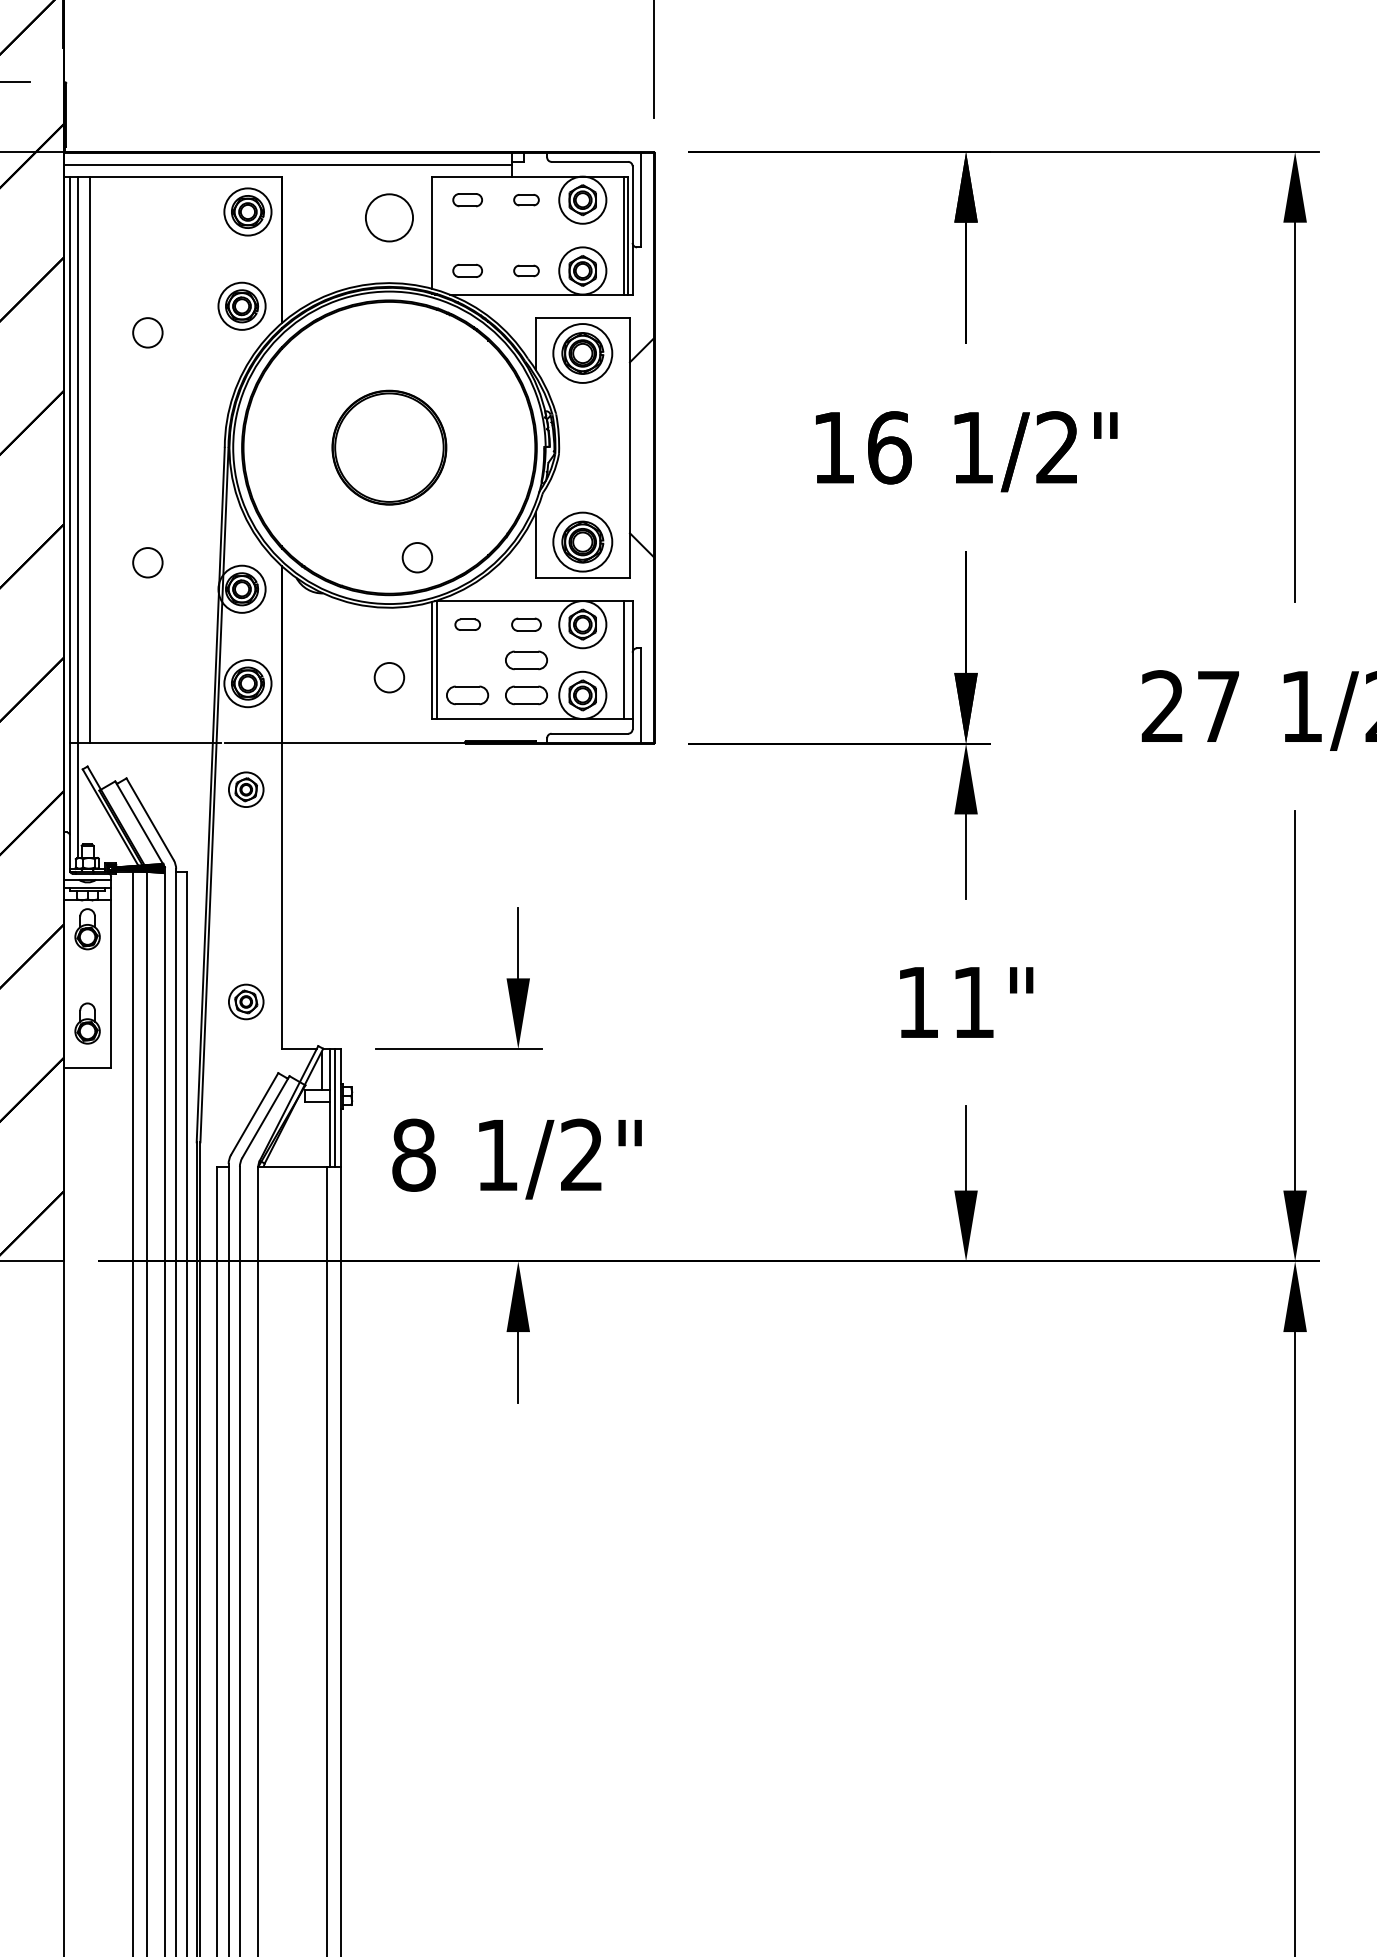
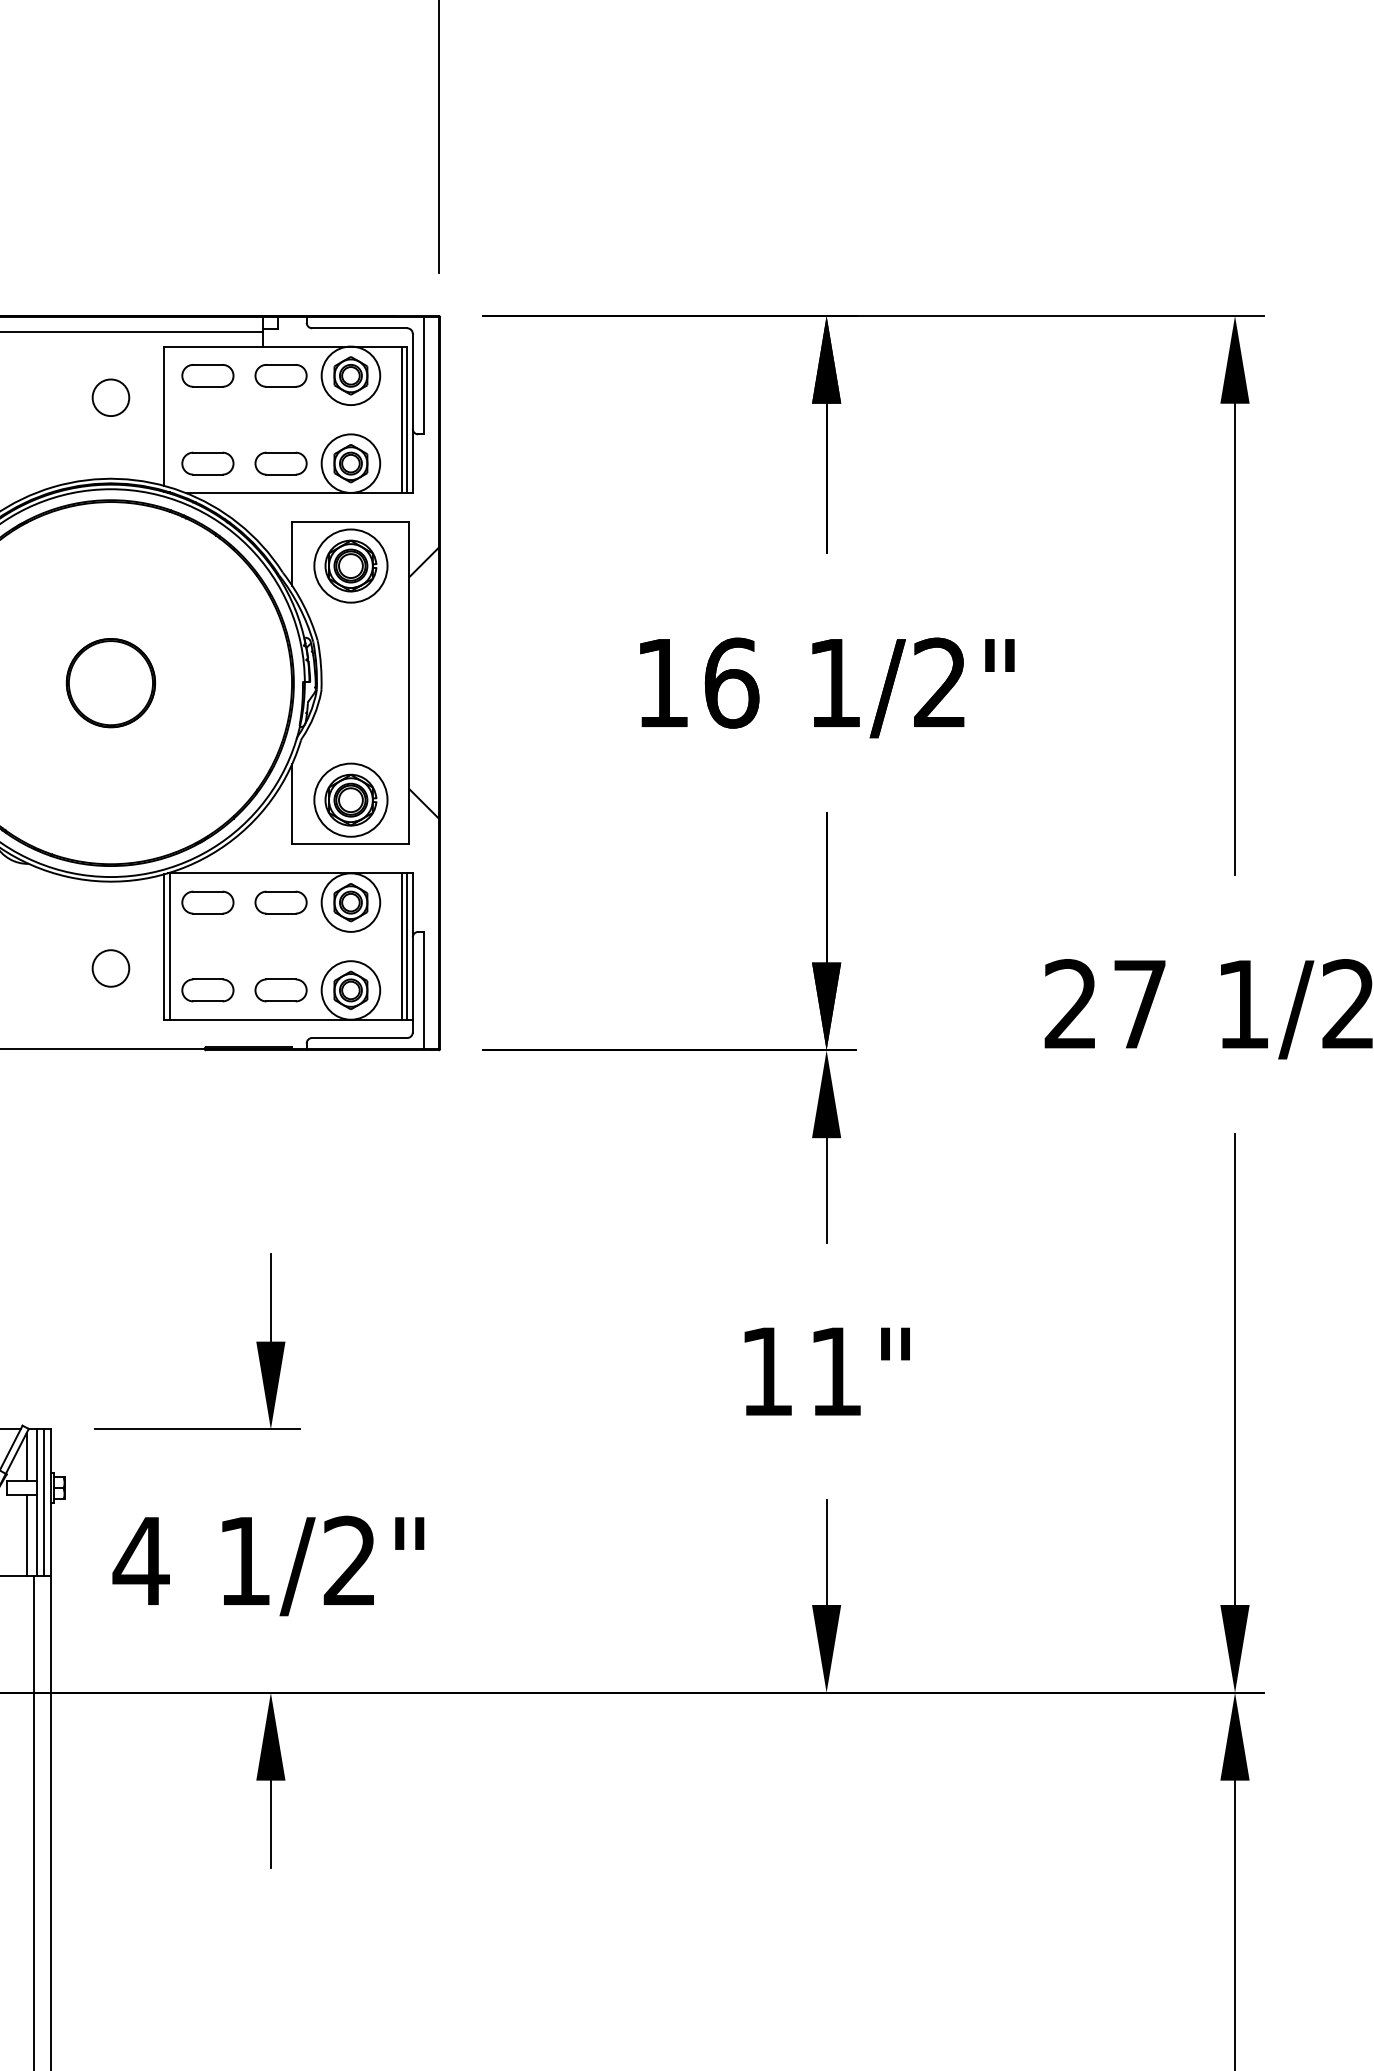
part: (467, 199) -> (207, 374), size x1.43
part: (526, 199) -> (281, 374), size x1.67
circle: (389, 217) -> (111, 397), size x0.62
part: (467, 270) -> (207, 463), size x1.43
part: (526, 270) -> (281, 463), size x1.67
part: (389, 447) -> (111, 682), size x0.62
circle: (417, 557) -> (145, 819), removed
part: (467, 624) -> (207, 902), size x1.67
part: (526, 624) -> (281, 902), size x1.43
part: (526, 660) -> (281, 947), removed
line: (628, 660) -> (407, 947), added
line: (321, 1134) -> (26, 1535), added
text: (413, 1154) -> (140, 1560), 8 -> 4

